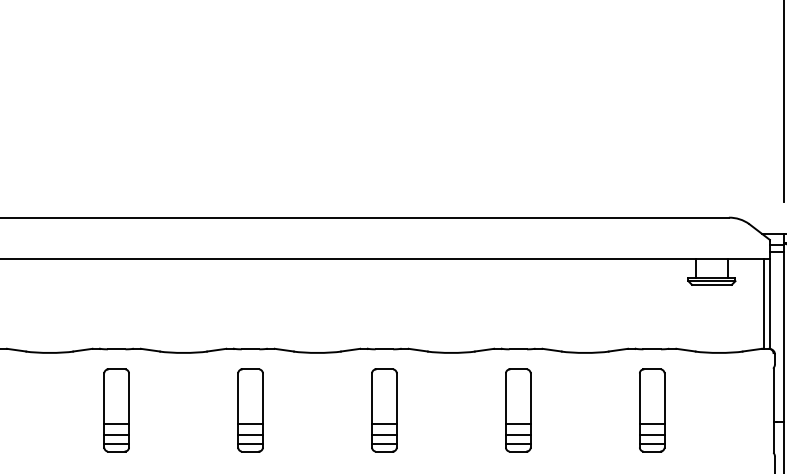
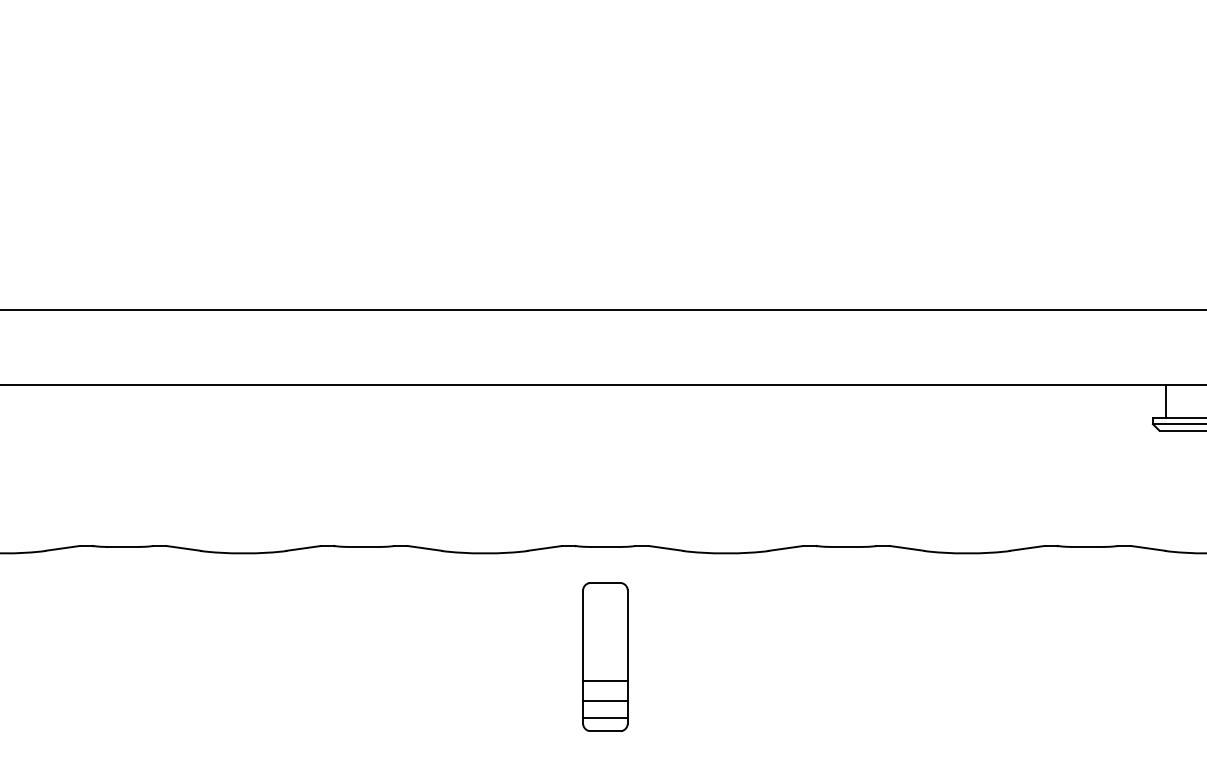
part: (116, 410) -> (122, 657), removed
part: (250, 410) -> (364, 657), removed
part: (518, 410) -> (846, 657), removed
part: (652, 410) -> (1088, 657), removed

